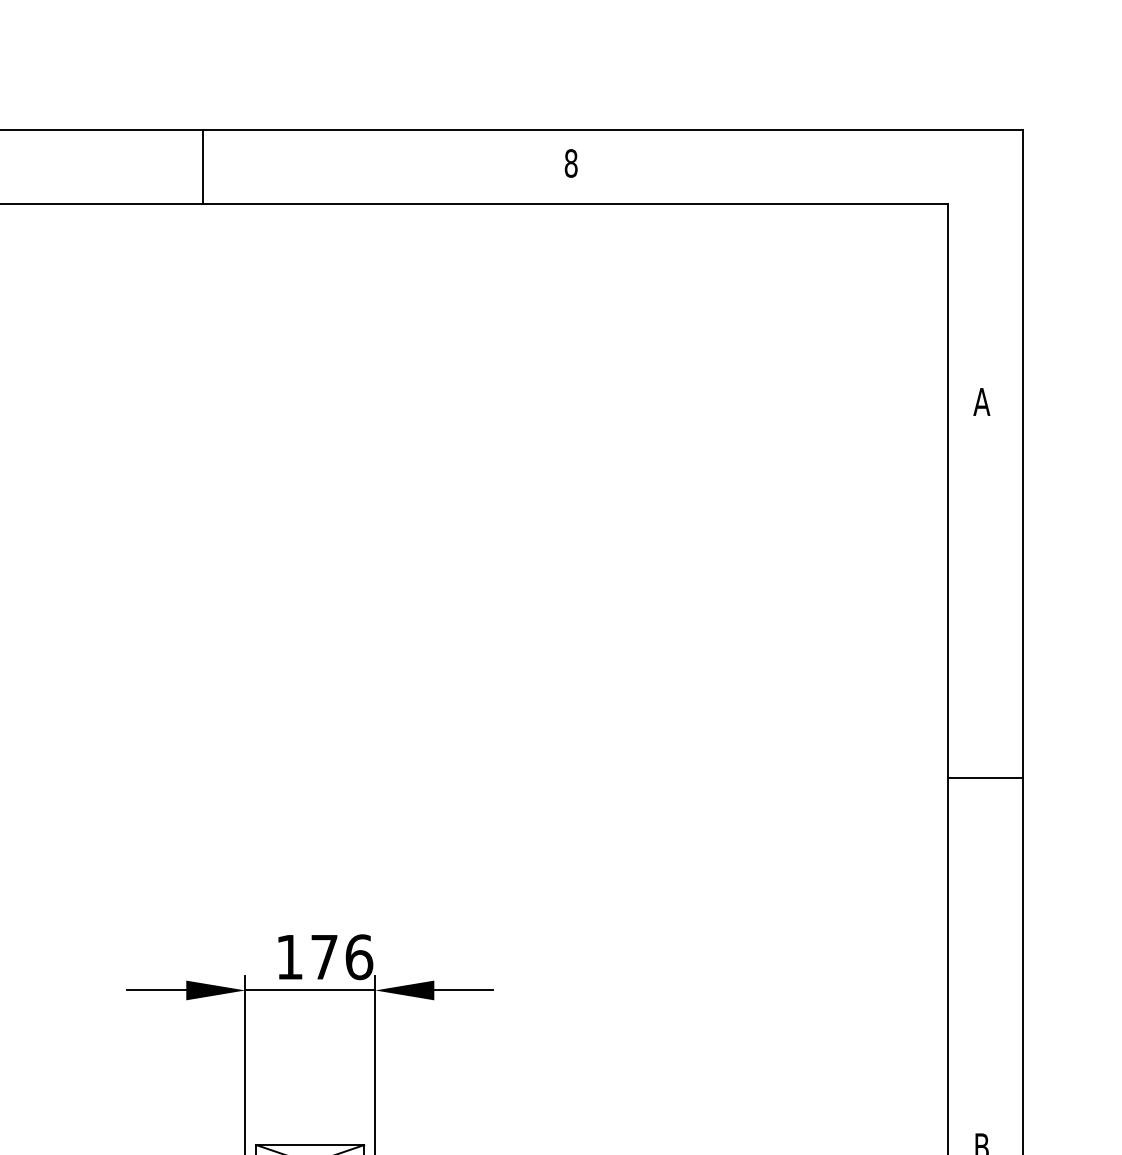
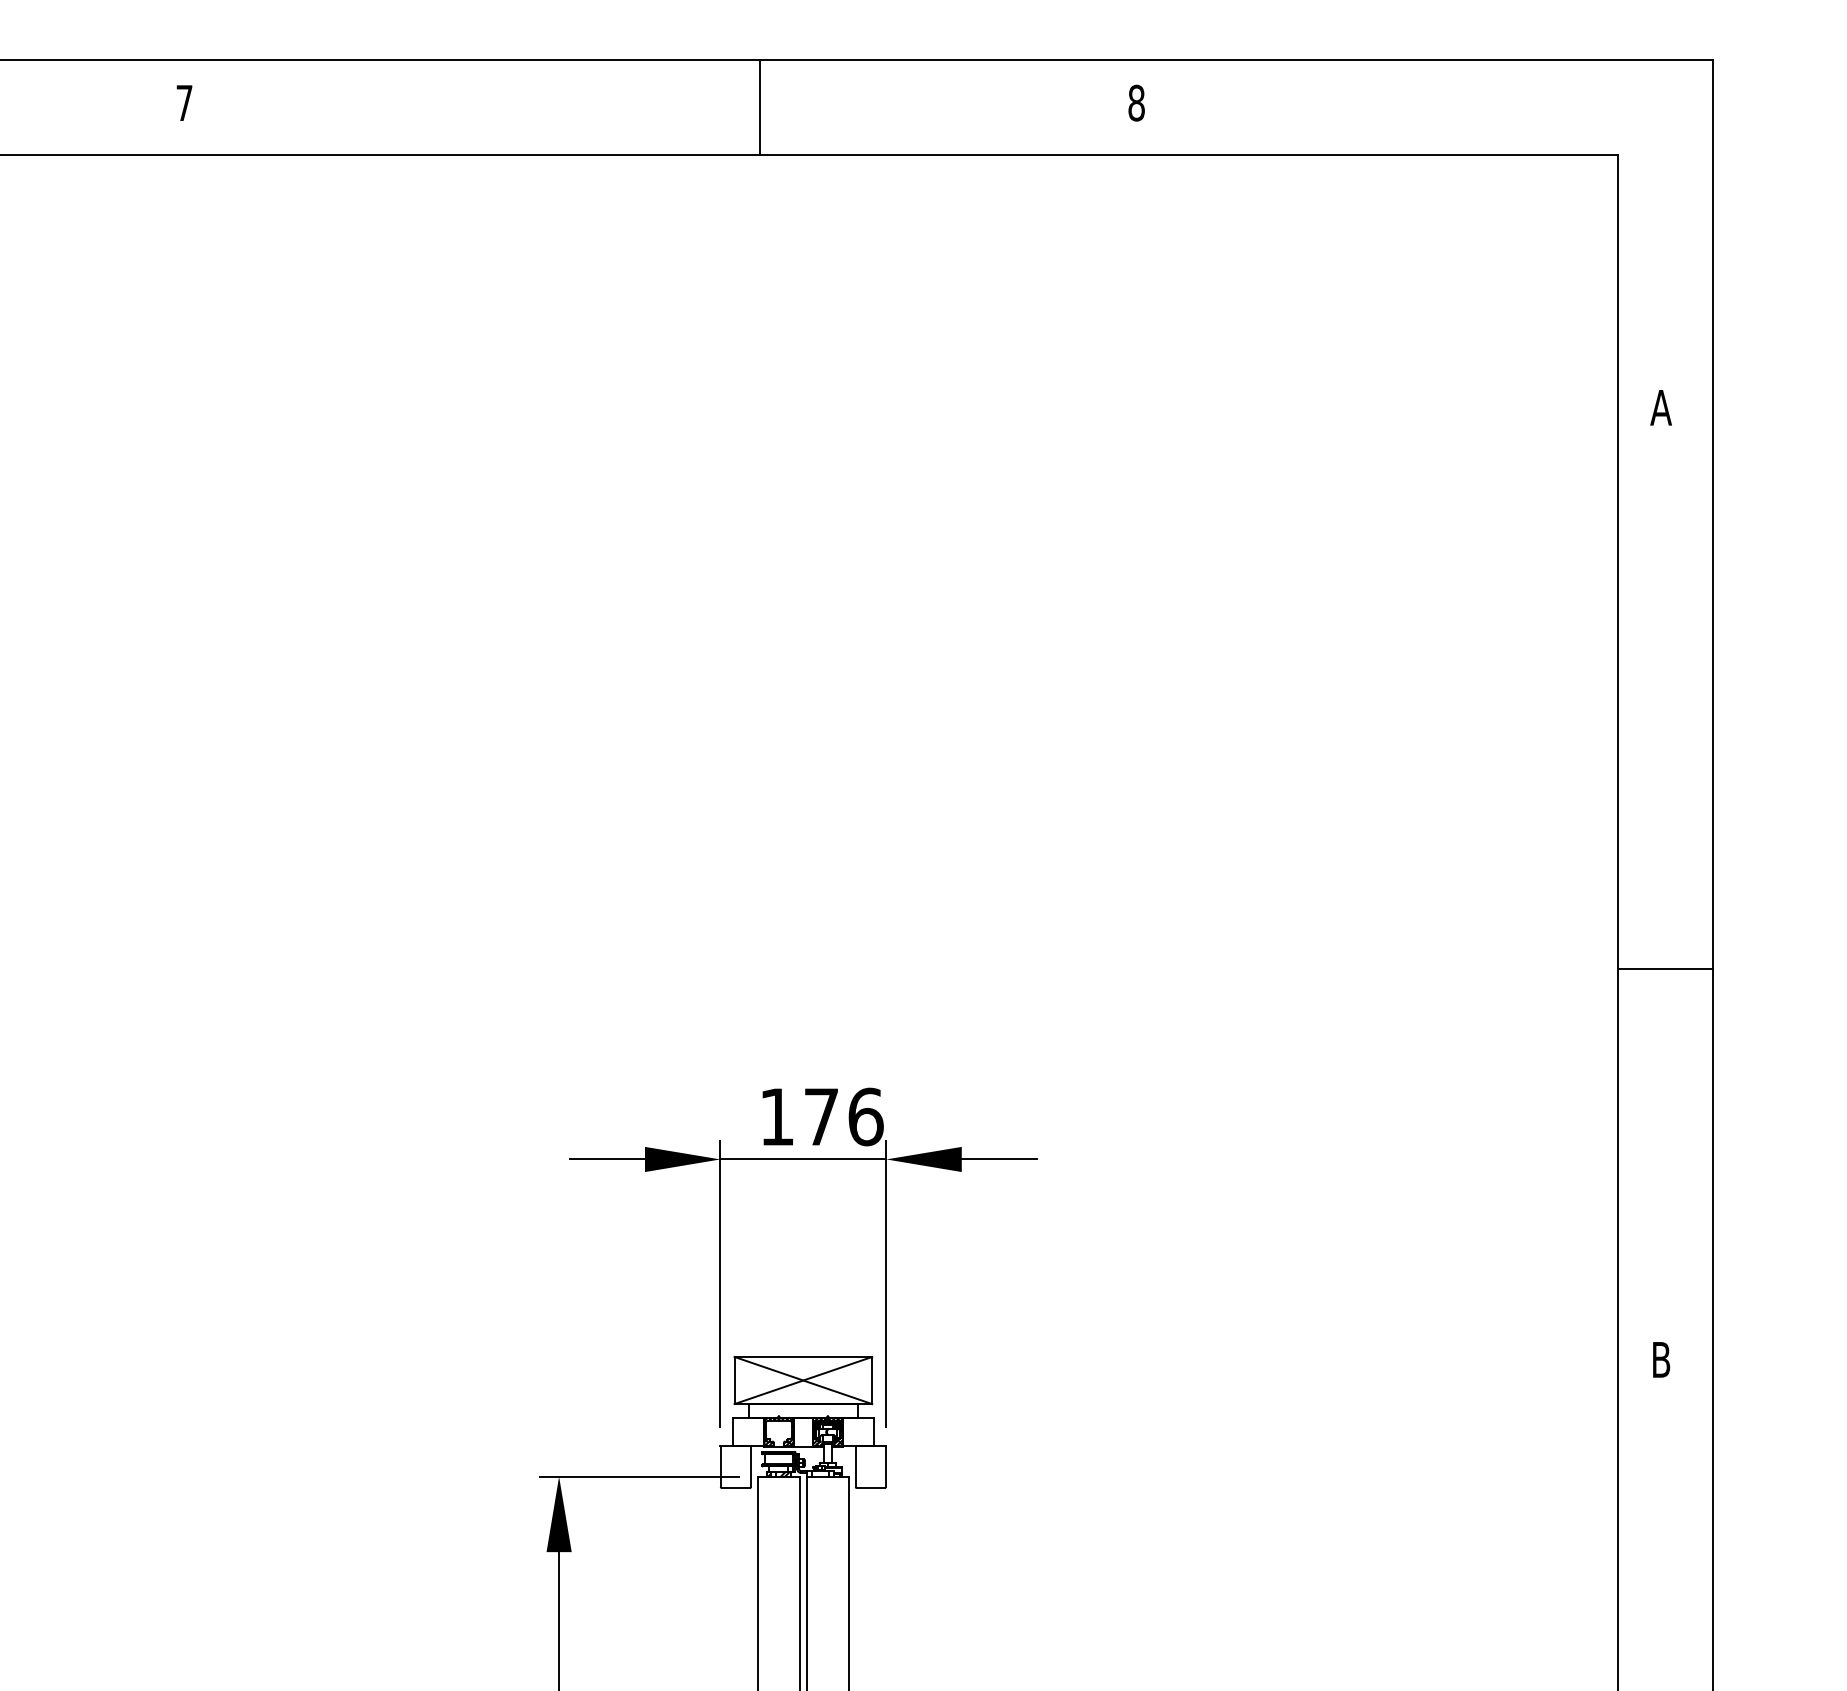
line: (203, 166) -> (760, 107), moved
line: (985, 778) -> (1665, 969), moved

